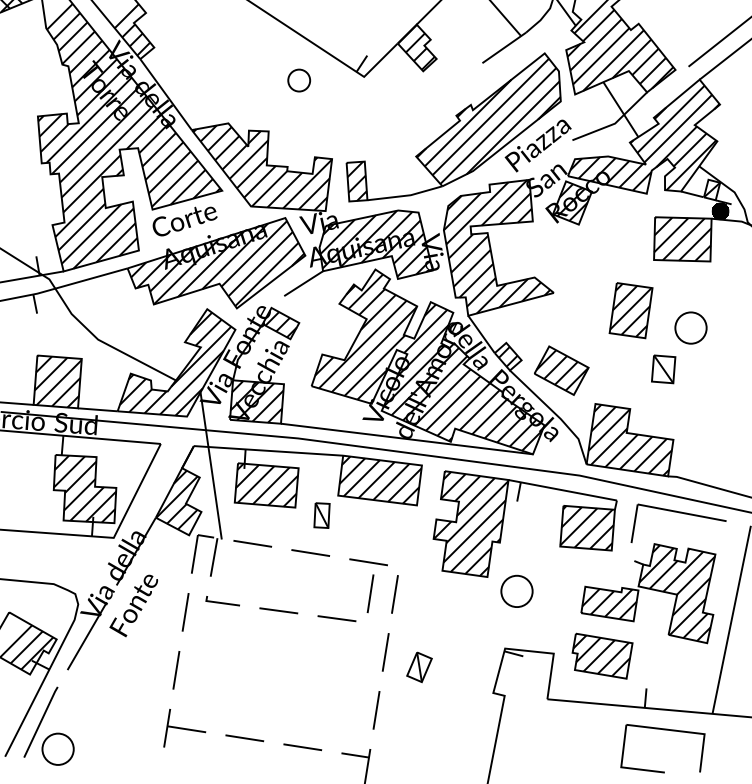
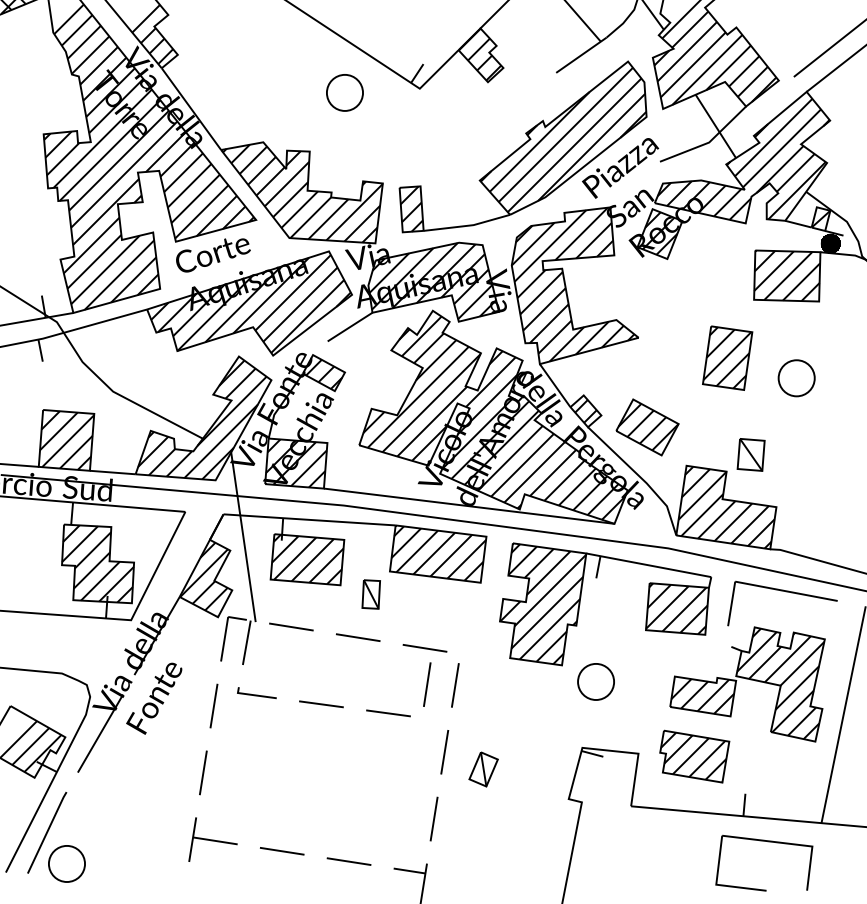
part: (298, 80) -> (344, 92), size x1.43
part: (663, 369) -> (750, 454), moved

